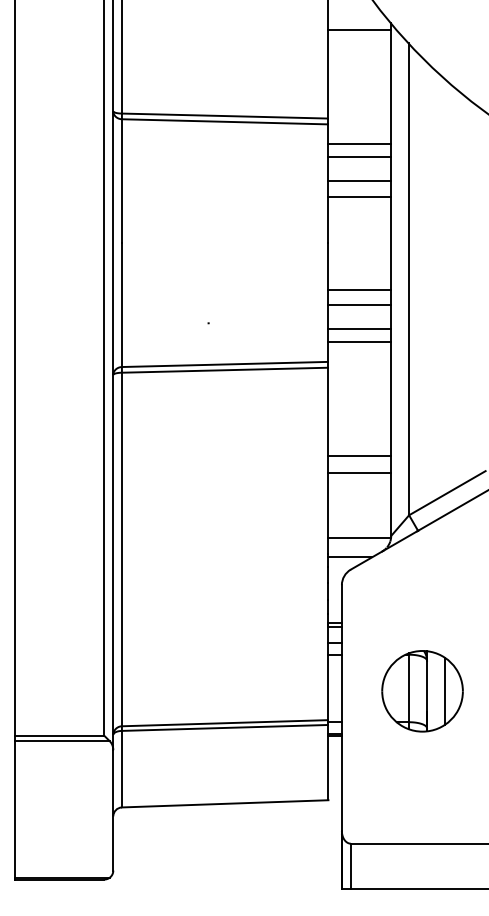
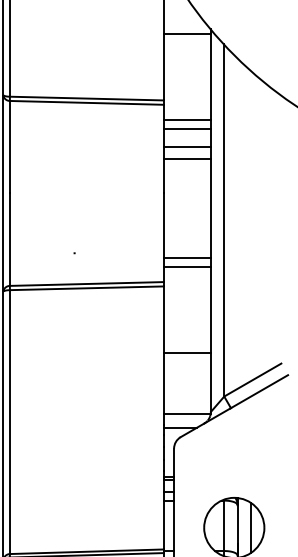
line: (359, 289) -> (187, 228), removed
line: (359, 304) -> (187, 239), removed
line: (359, 473) -> (187, 365), removed

